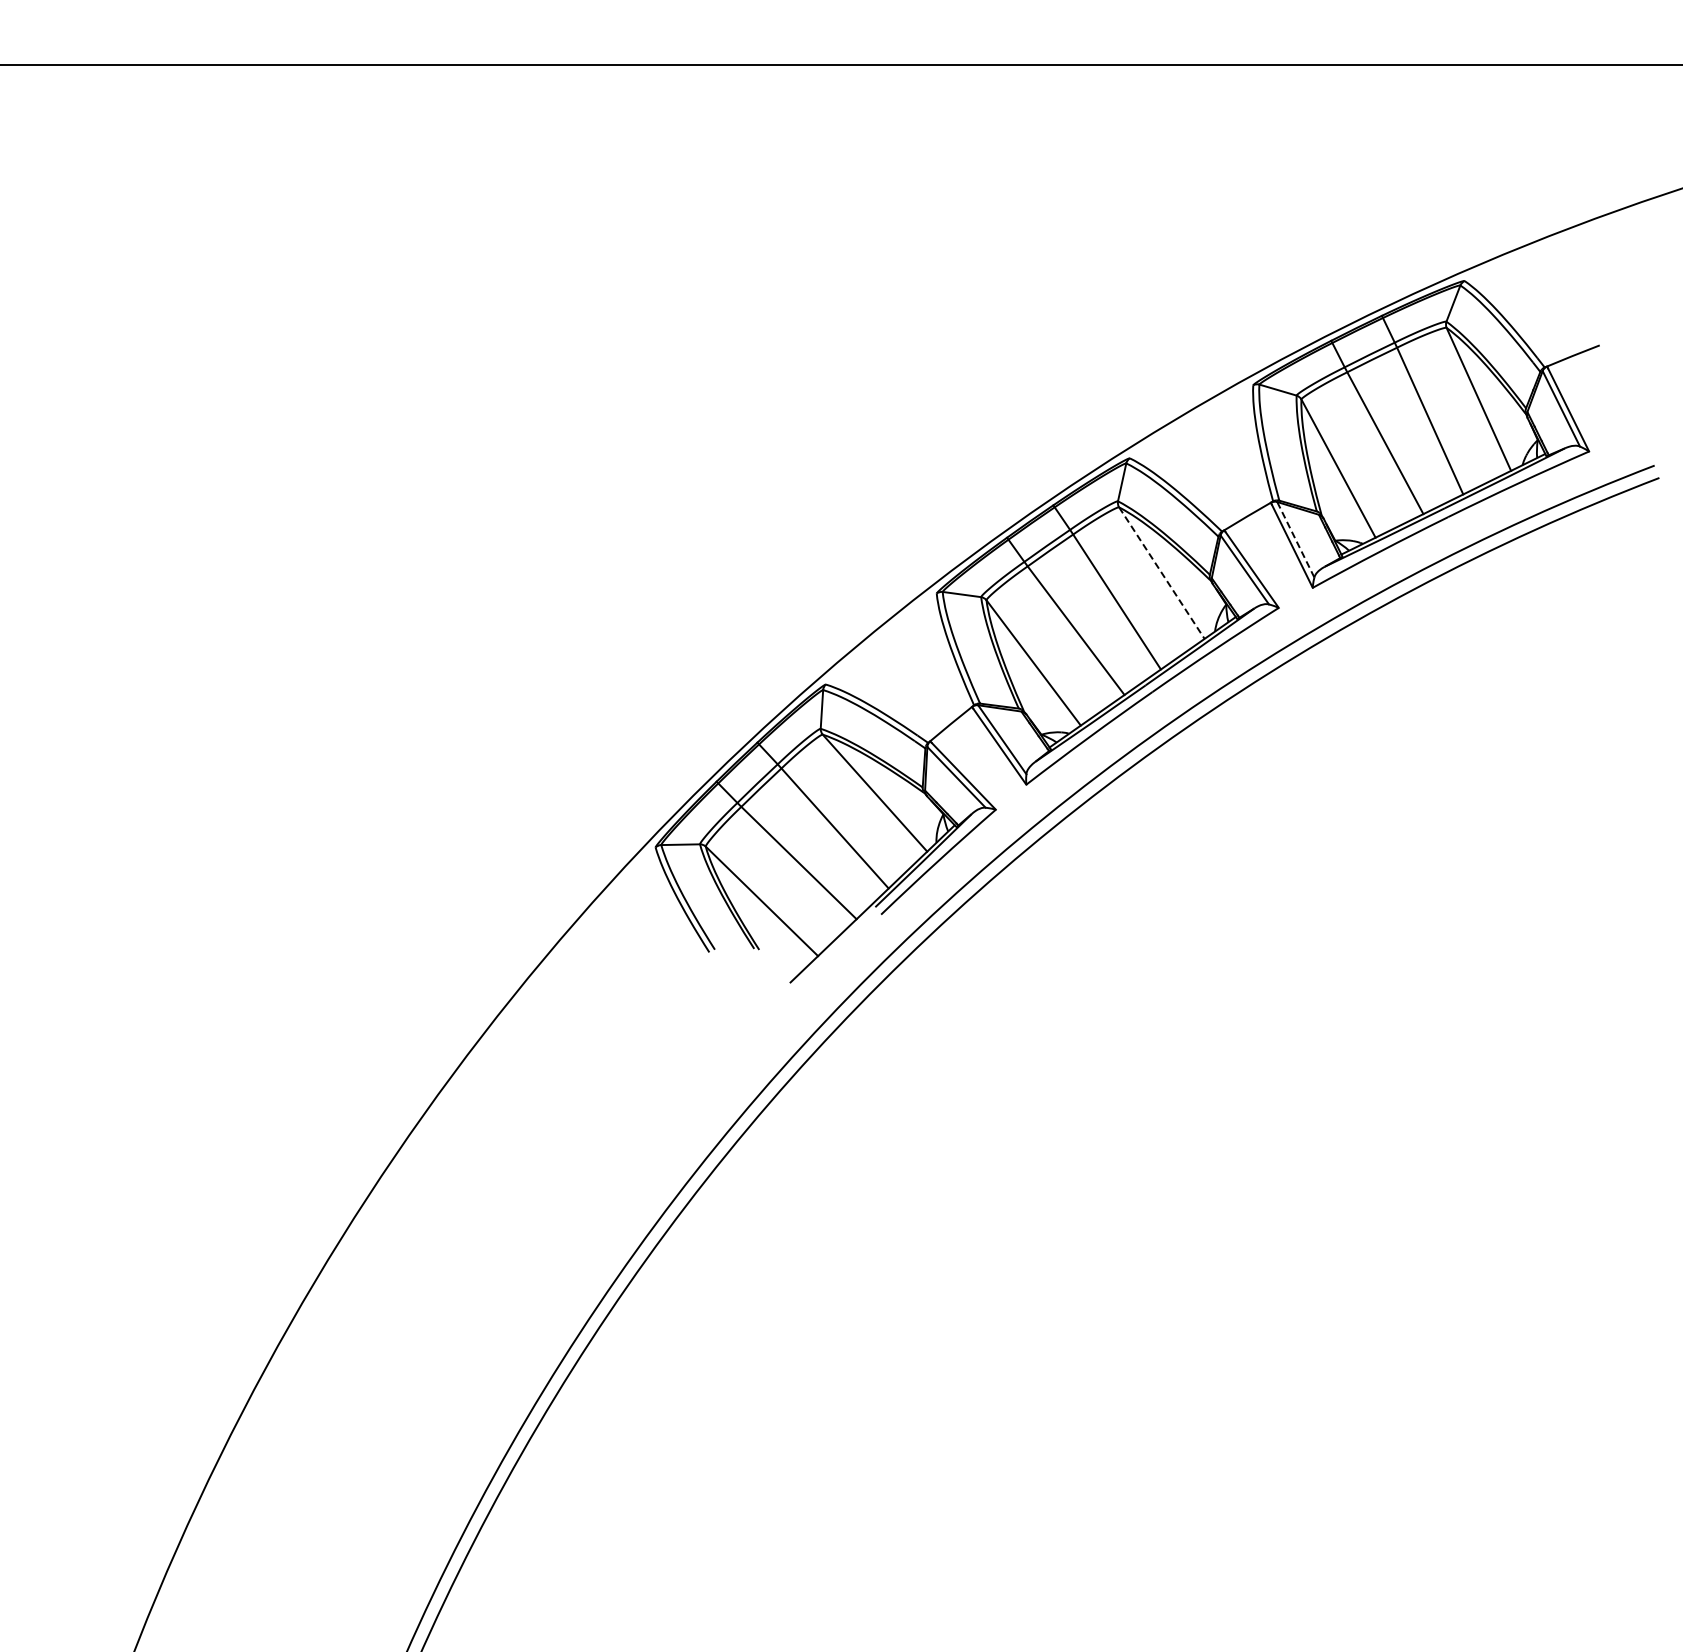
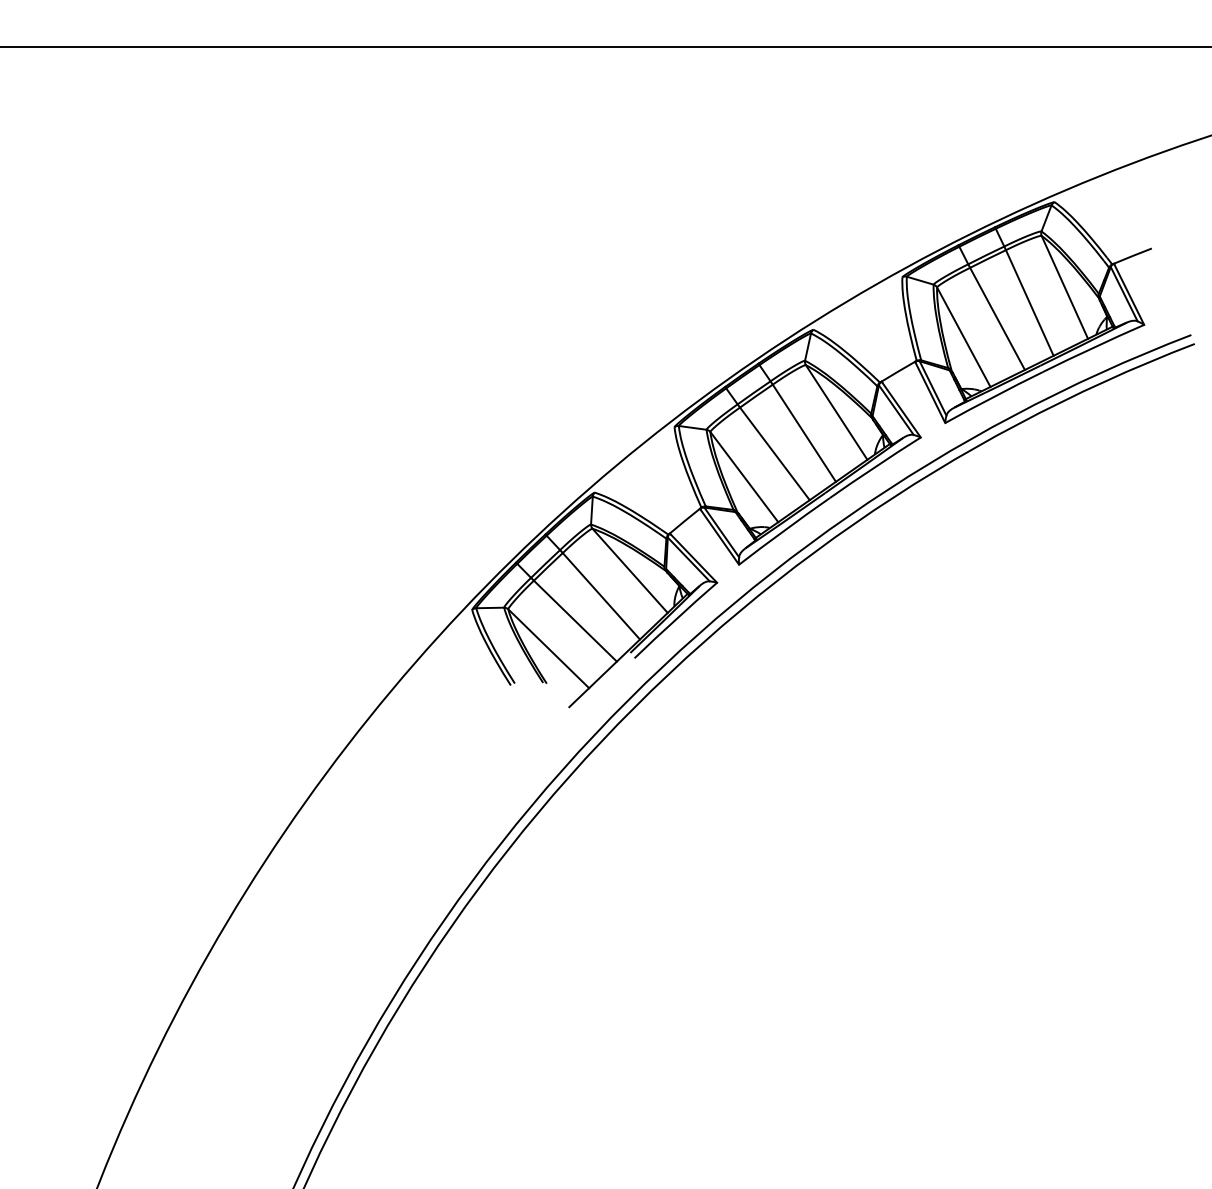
line: (1295, 539) -> (932, 388), dashed -> solid
line: (1162, 573) -> (837, 412), dashed -> solid

